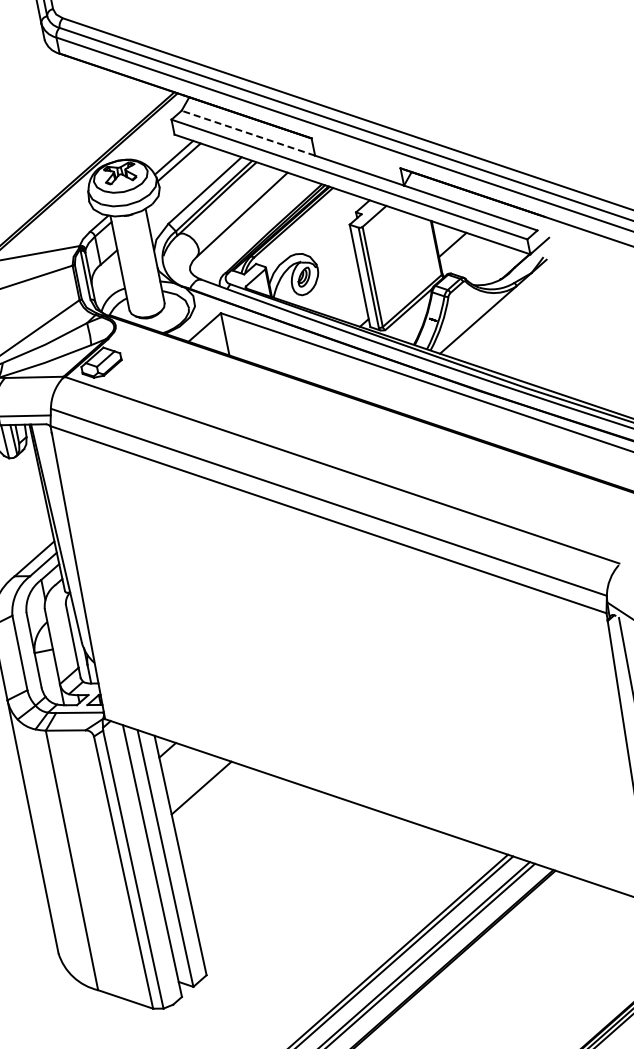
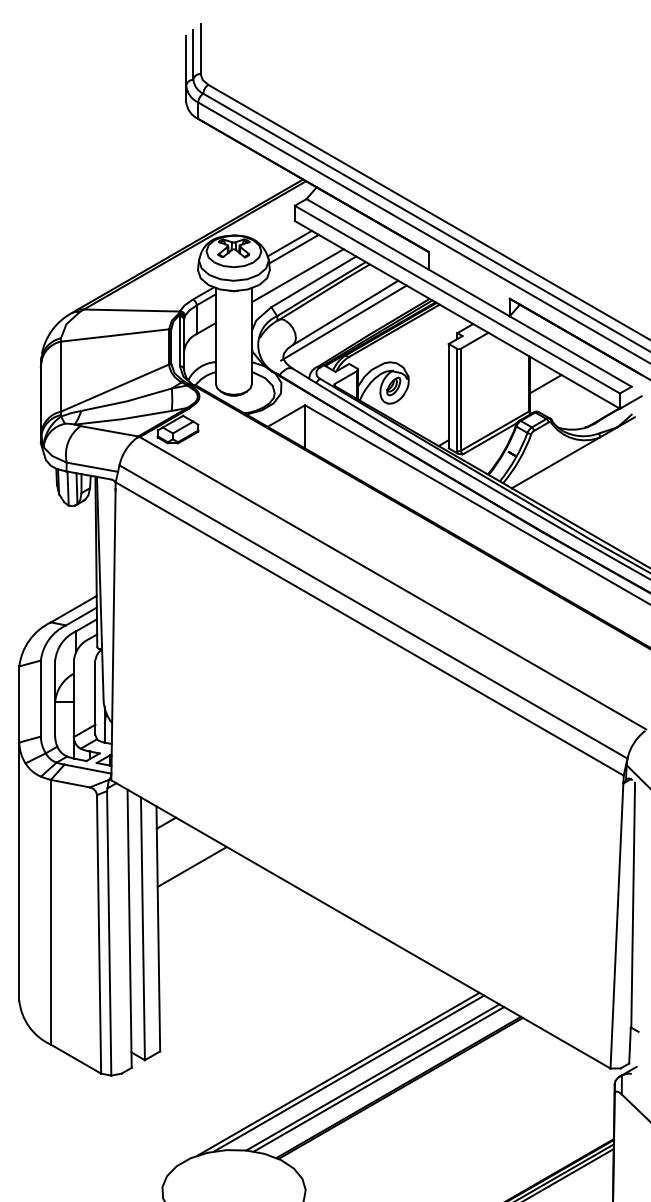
line: (248, 133) -> (367, 234), dashed -> solid
line: (187, 187) -> (297, 275), added
line: (242, 224) -> (343, 322), added

